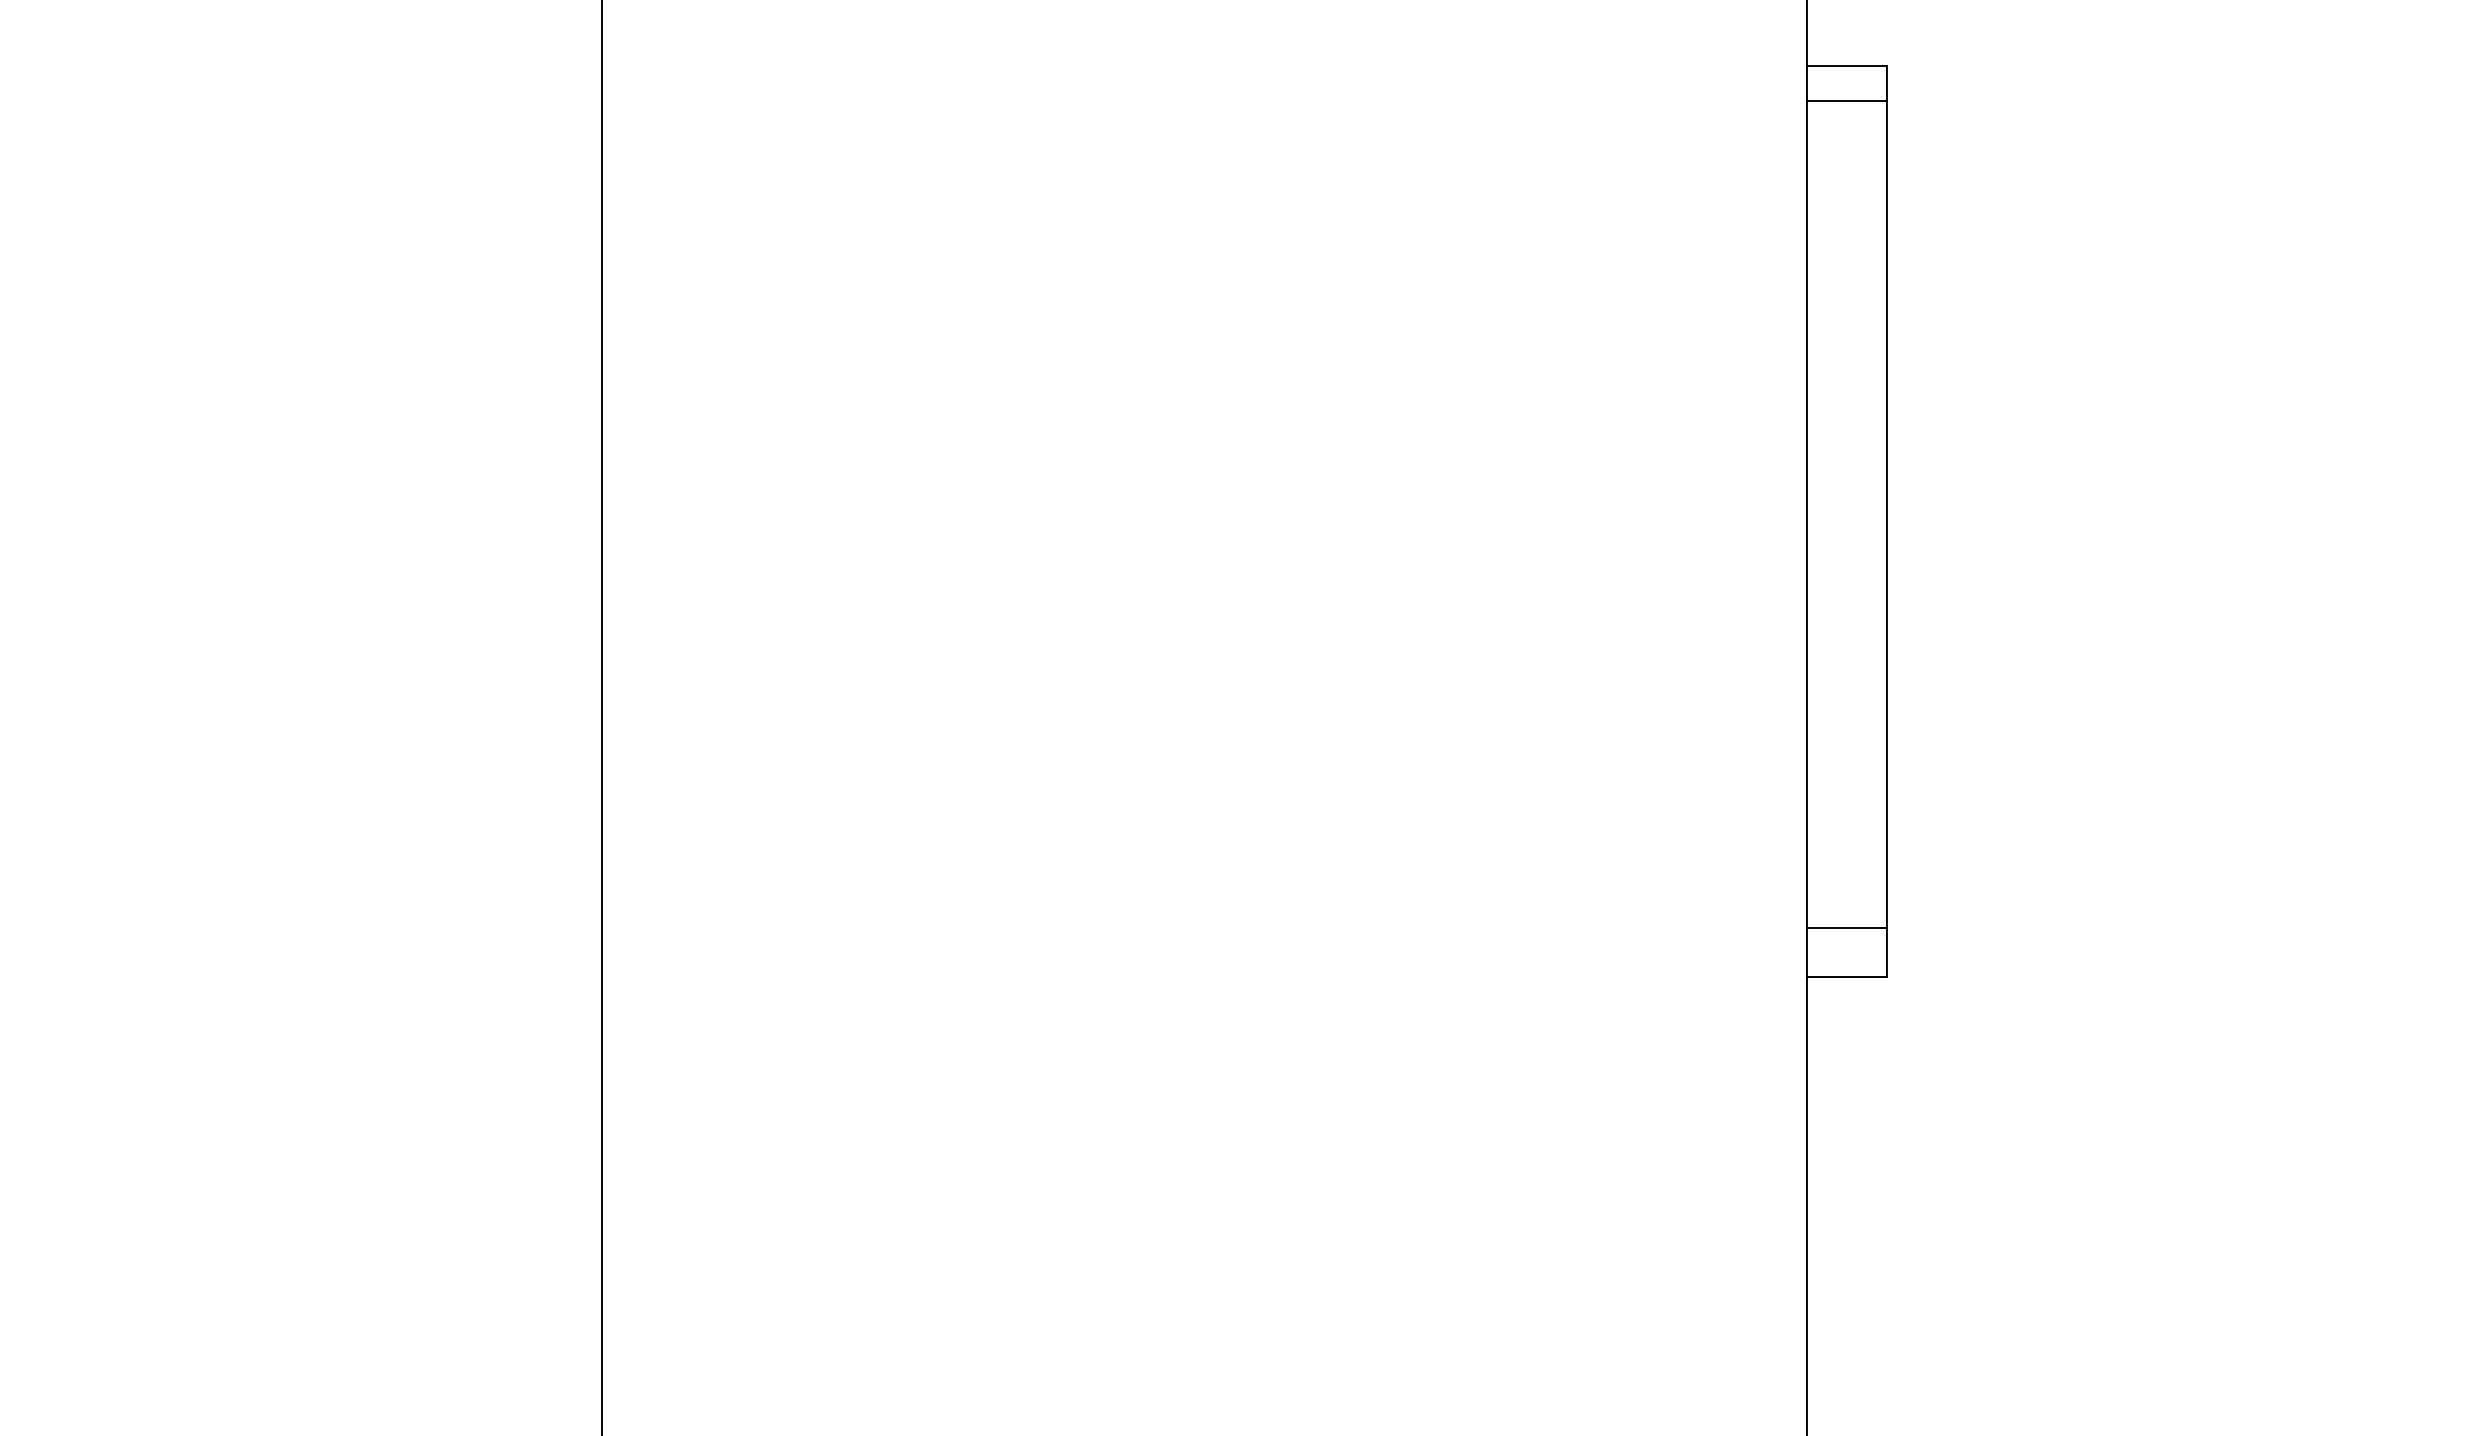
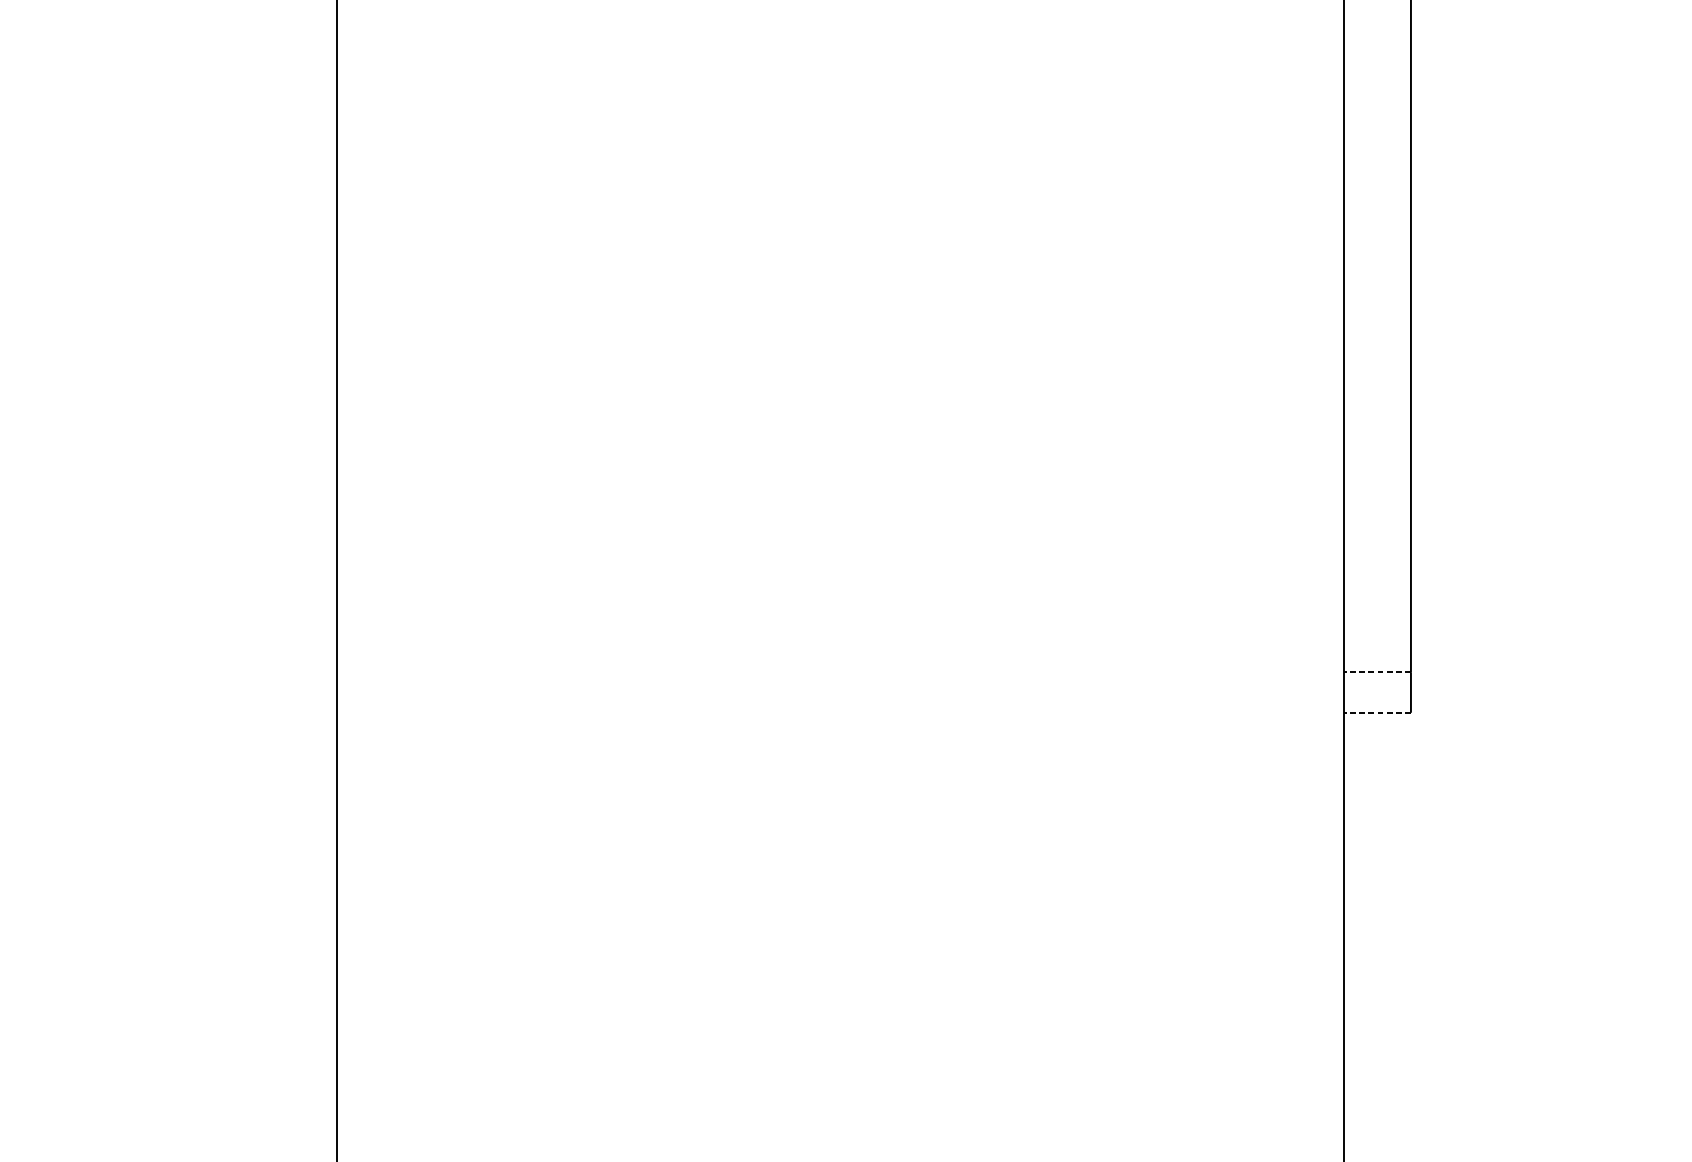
line: (1847, 928) -> (1377, 672), solid -> dashed
line: (1847, 976) -> (1377, 712), solid -> dashed

